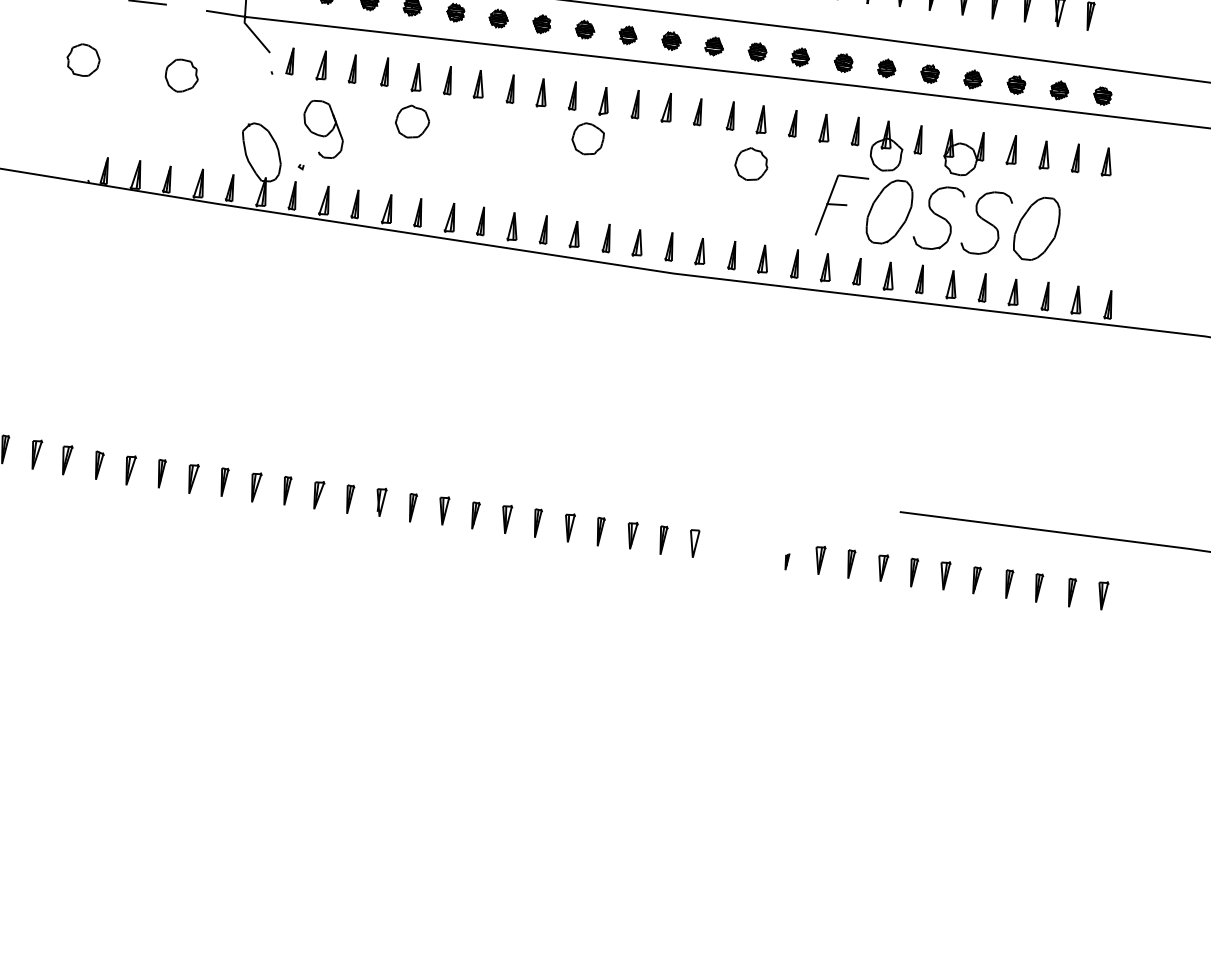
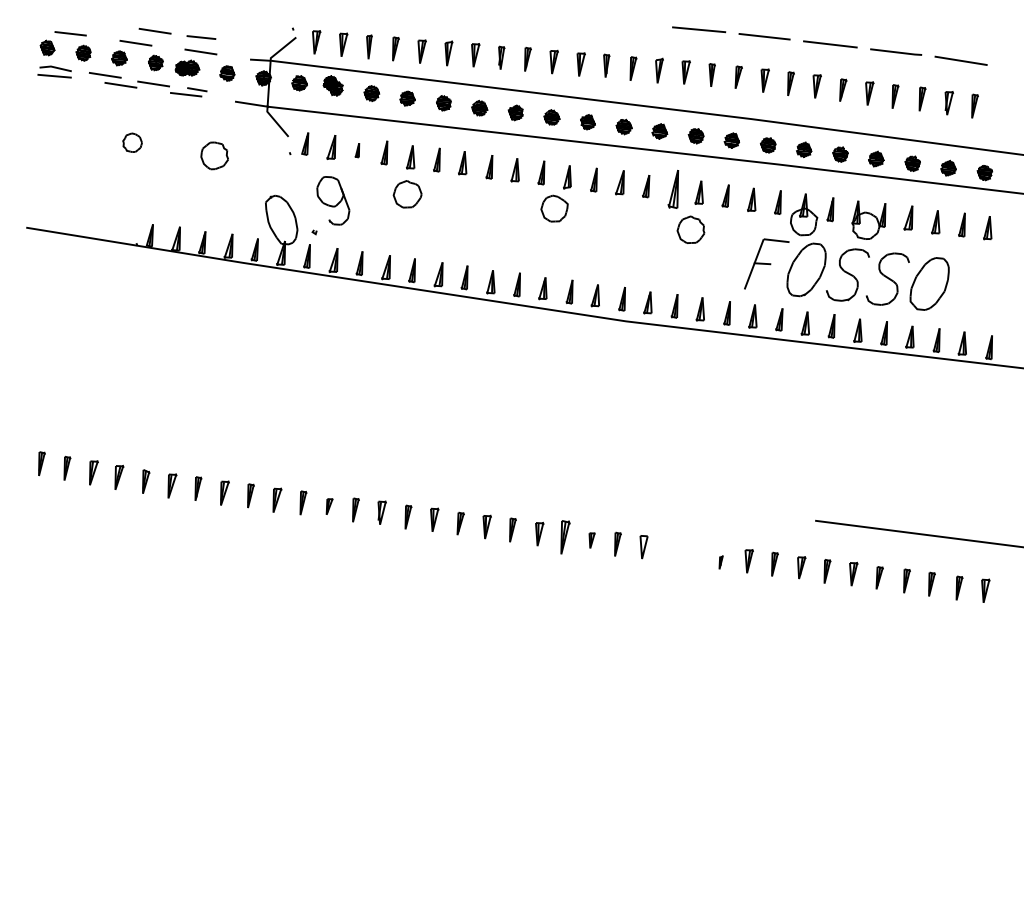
part: (83, 59) -> (132, 142), size x0.7
part: (352, 69) -> (357, 150), size x0.6
part: (730, 115) -> (673, 189), size x1.6
part: (319, 494) -> (329, 506), size x0.7
part: (601, 530) -> (565, 536), size x1.4
part: (632, 535) -> (591, 540), size x0.7

